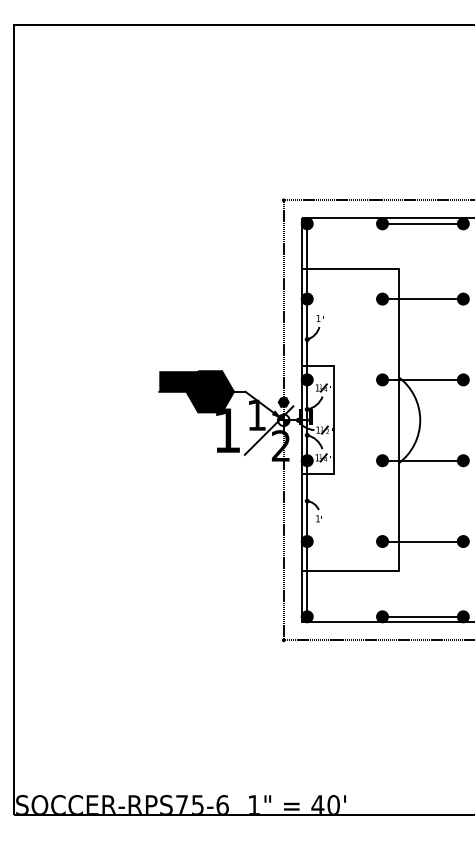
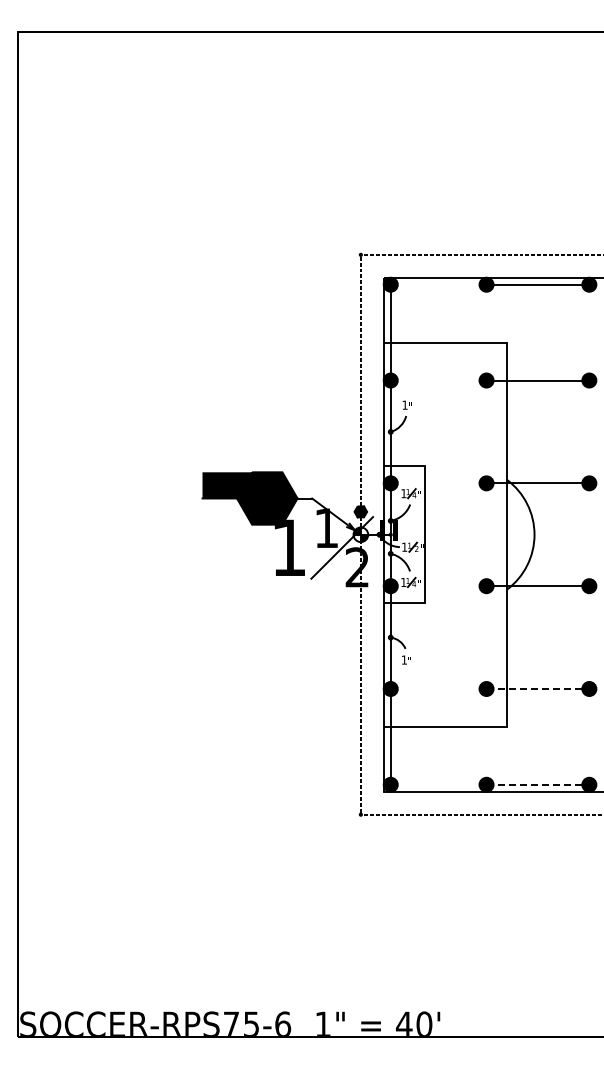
line: (422, 541) -> (537, 689), solid -> dashed
line: (422, 616) -> (537, 784), solid -> dashed

